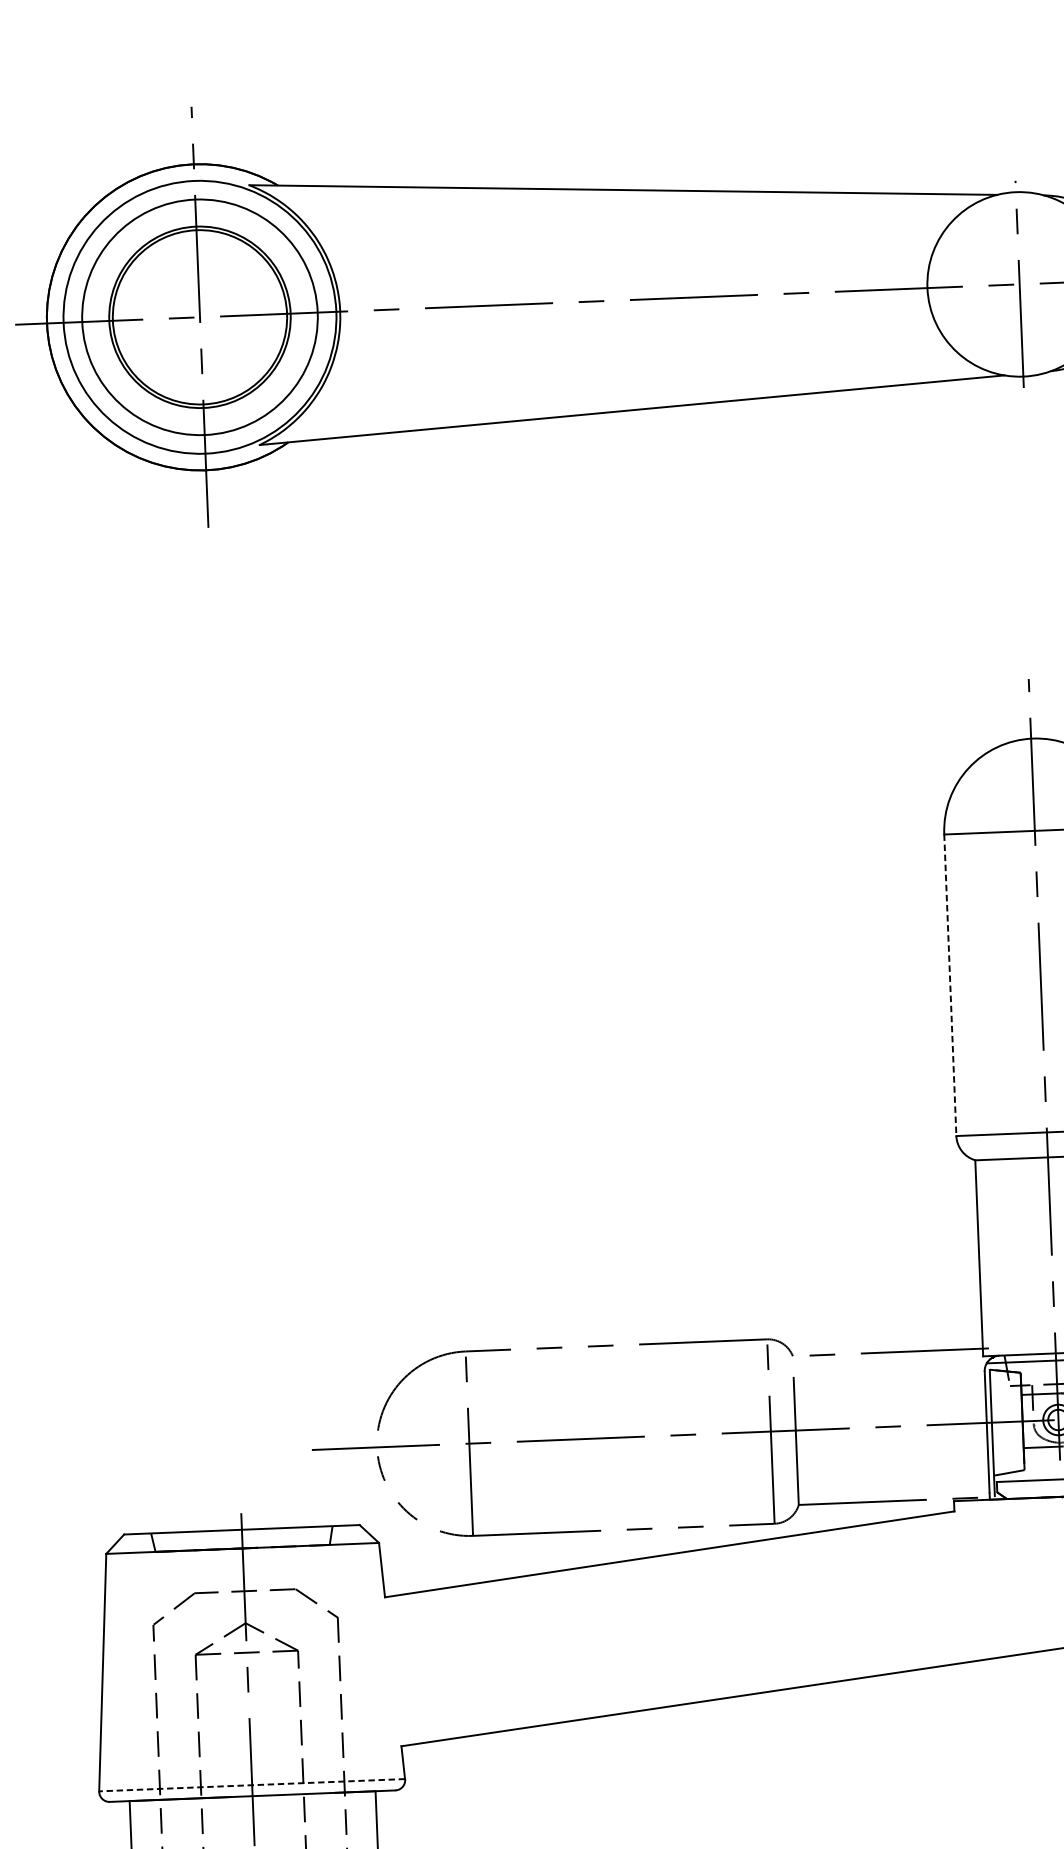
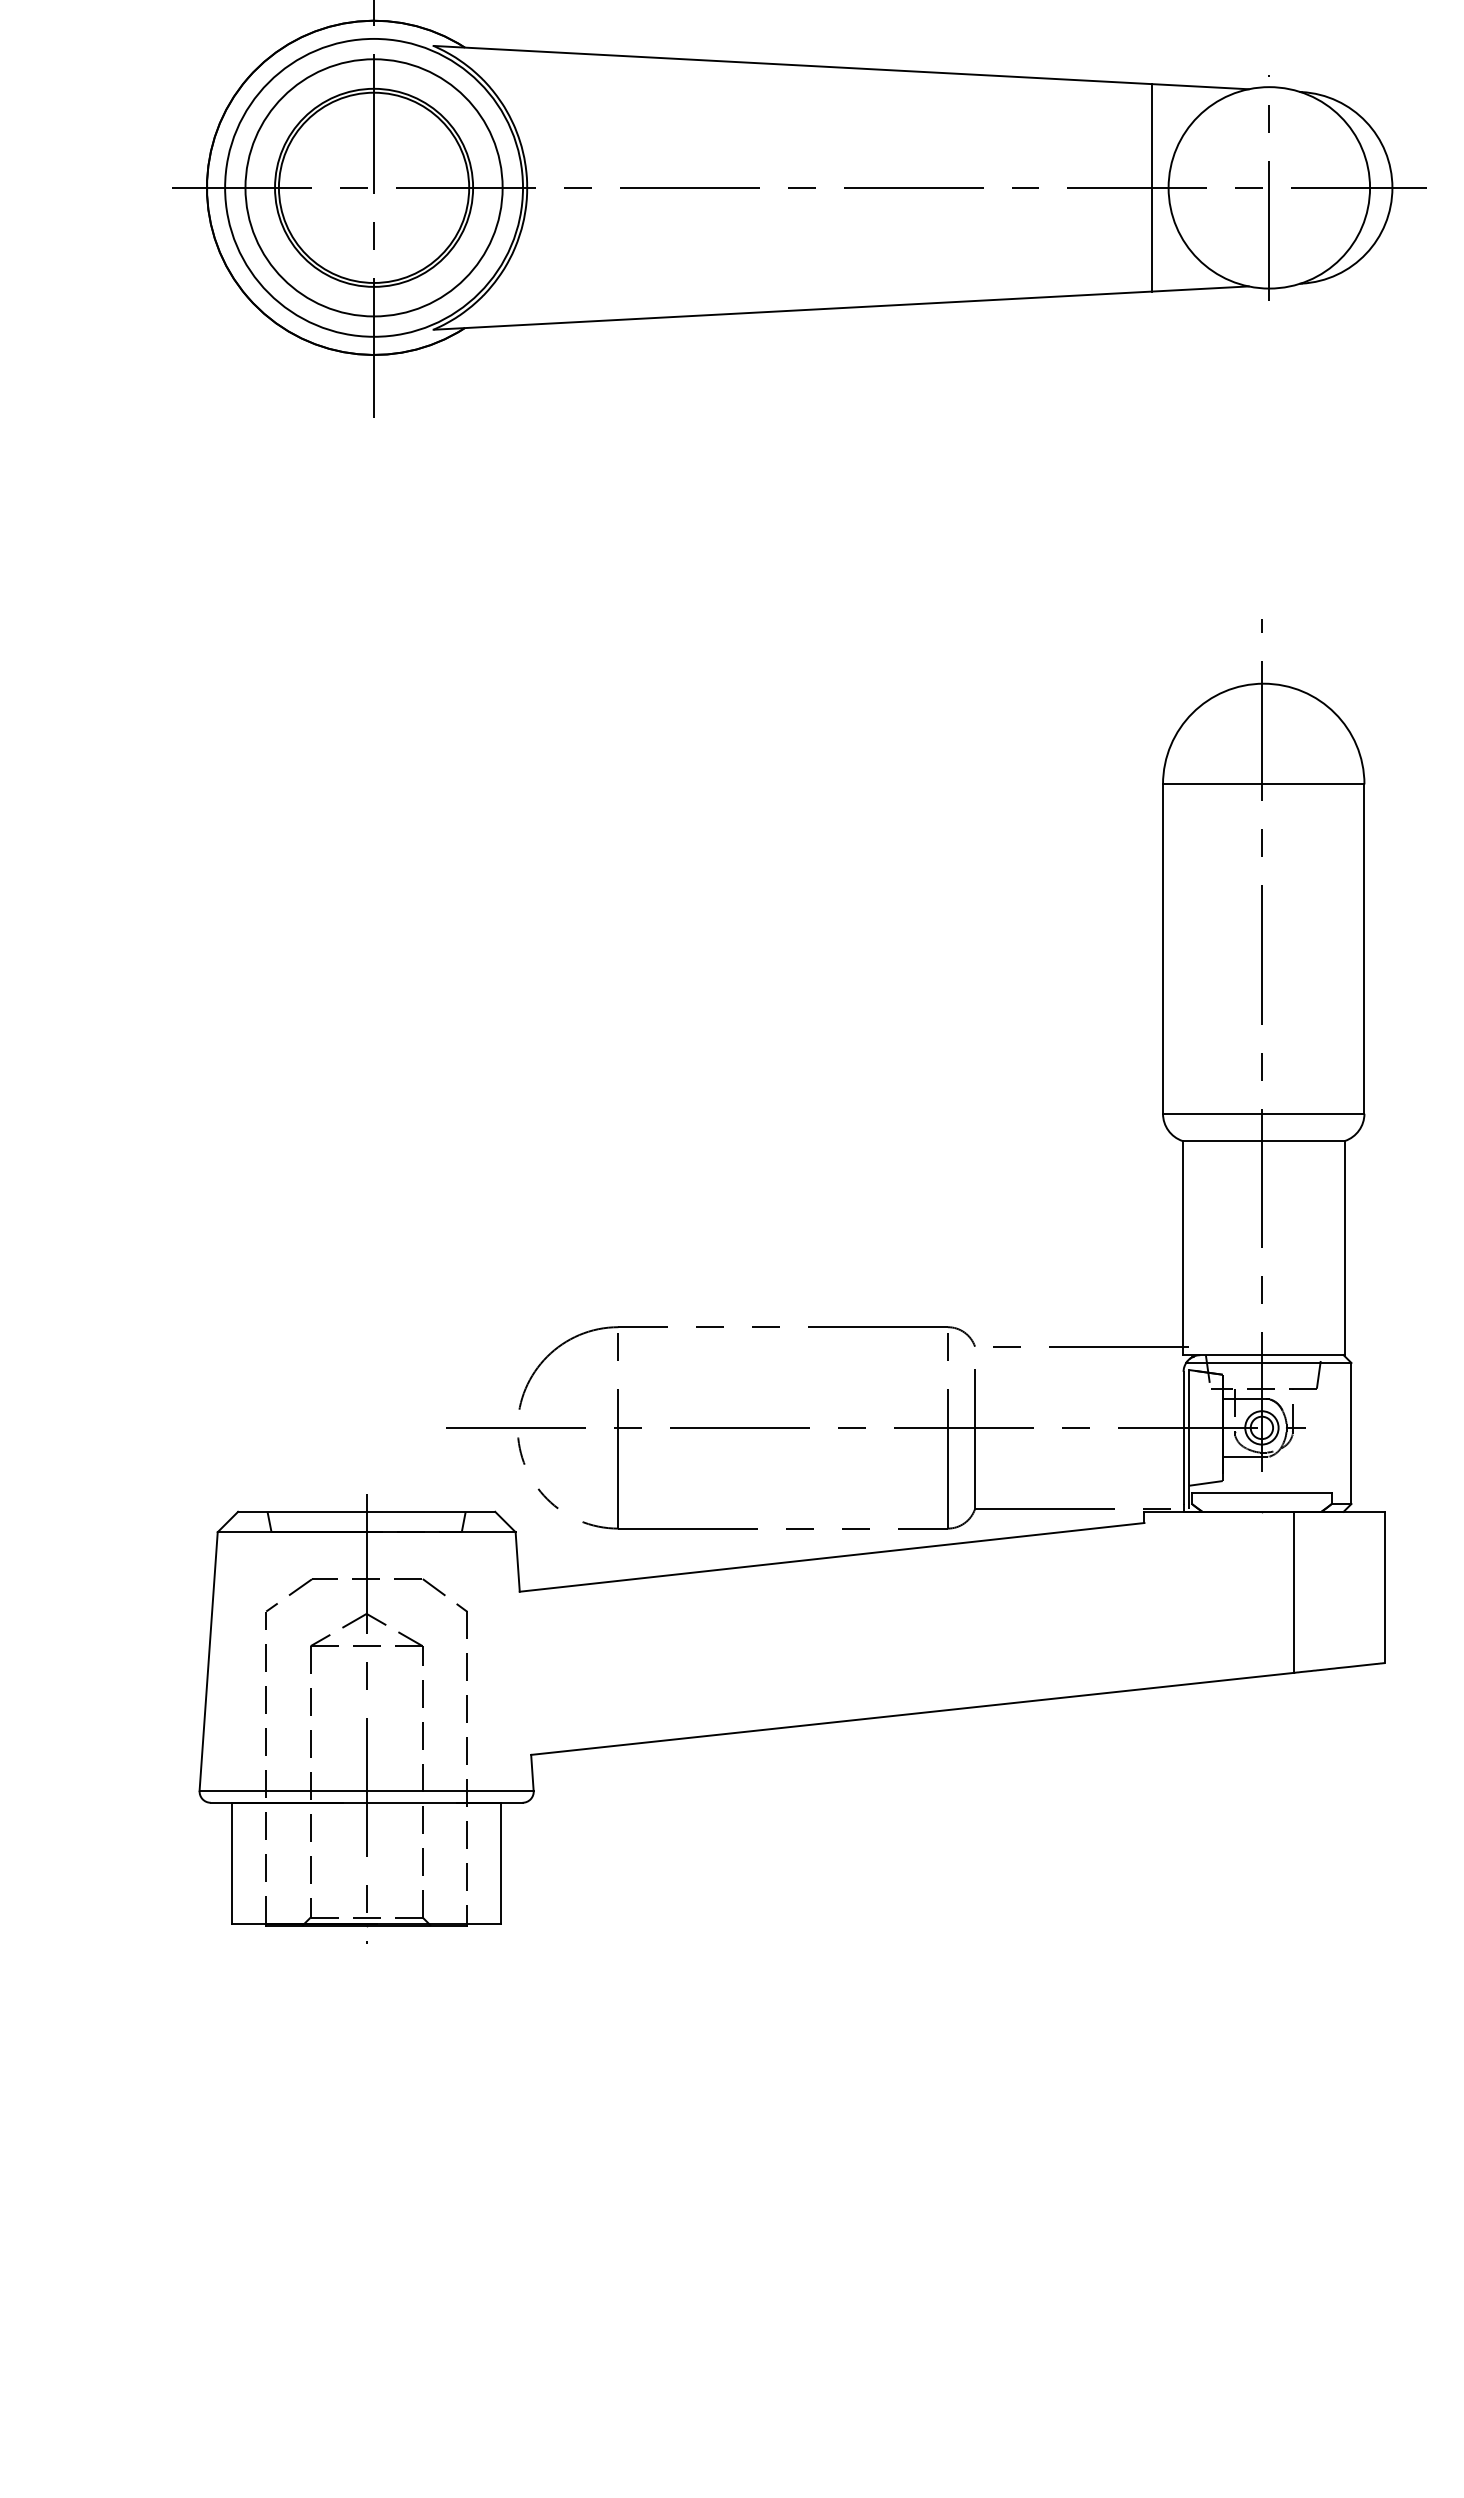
line: (911, 288) -> (1151, 187), added
line: (950, 985) -> (1163, 949), dashed -> solid
line: (252, 1784) -> (366, 1790), dashed -> solid

